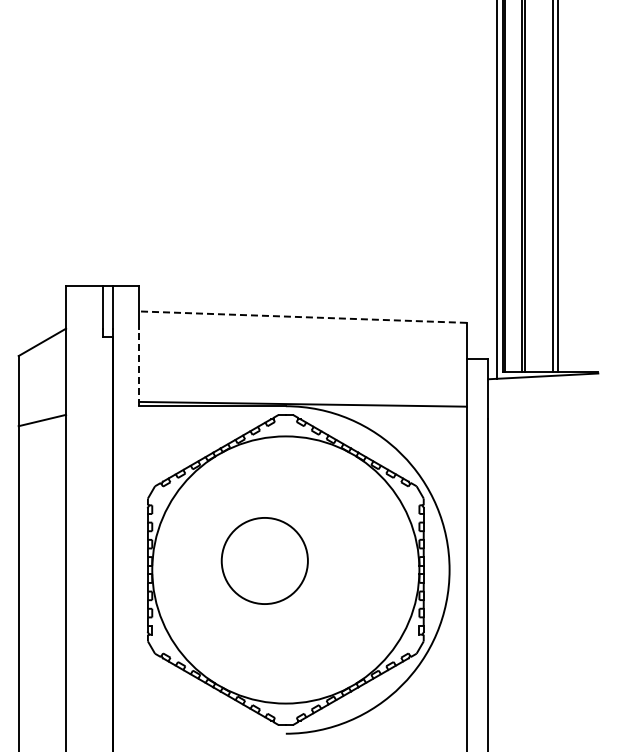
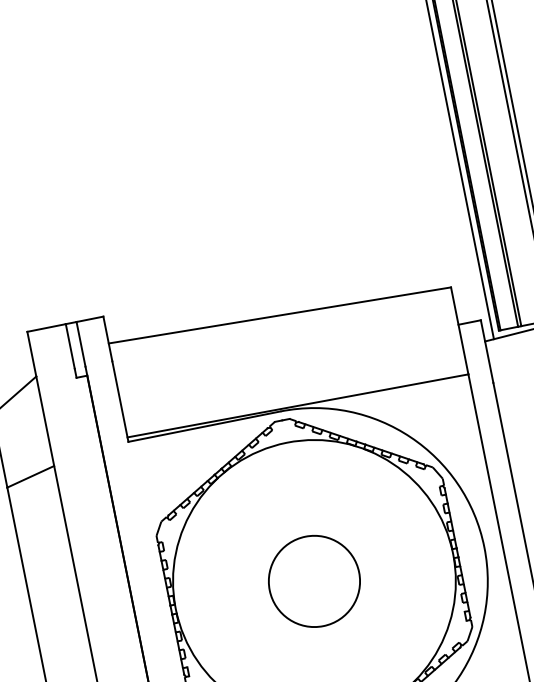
line: (303, 317) -> (280, 315), dashed -> solid
line: (139, 367) -> (120, 401), dashed -> solid
circle: (264, 560) -> (313, 580), moved

